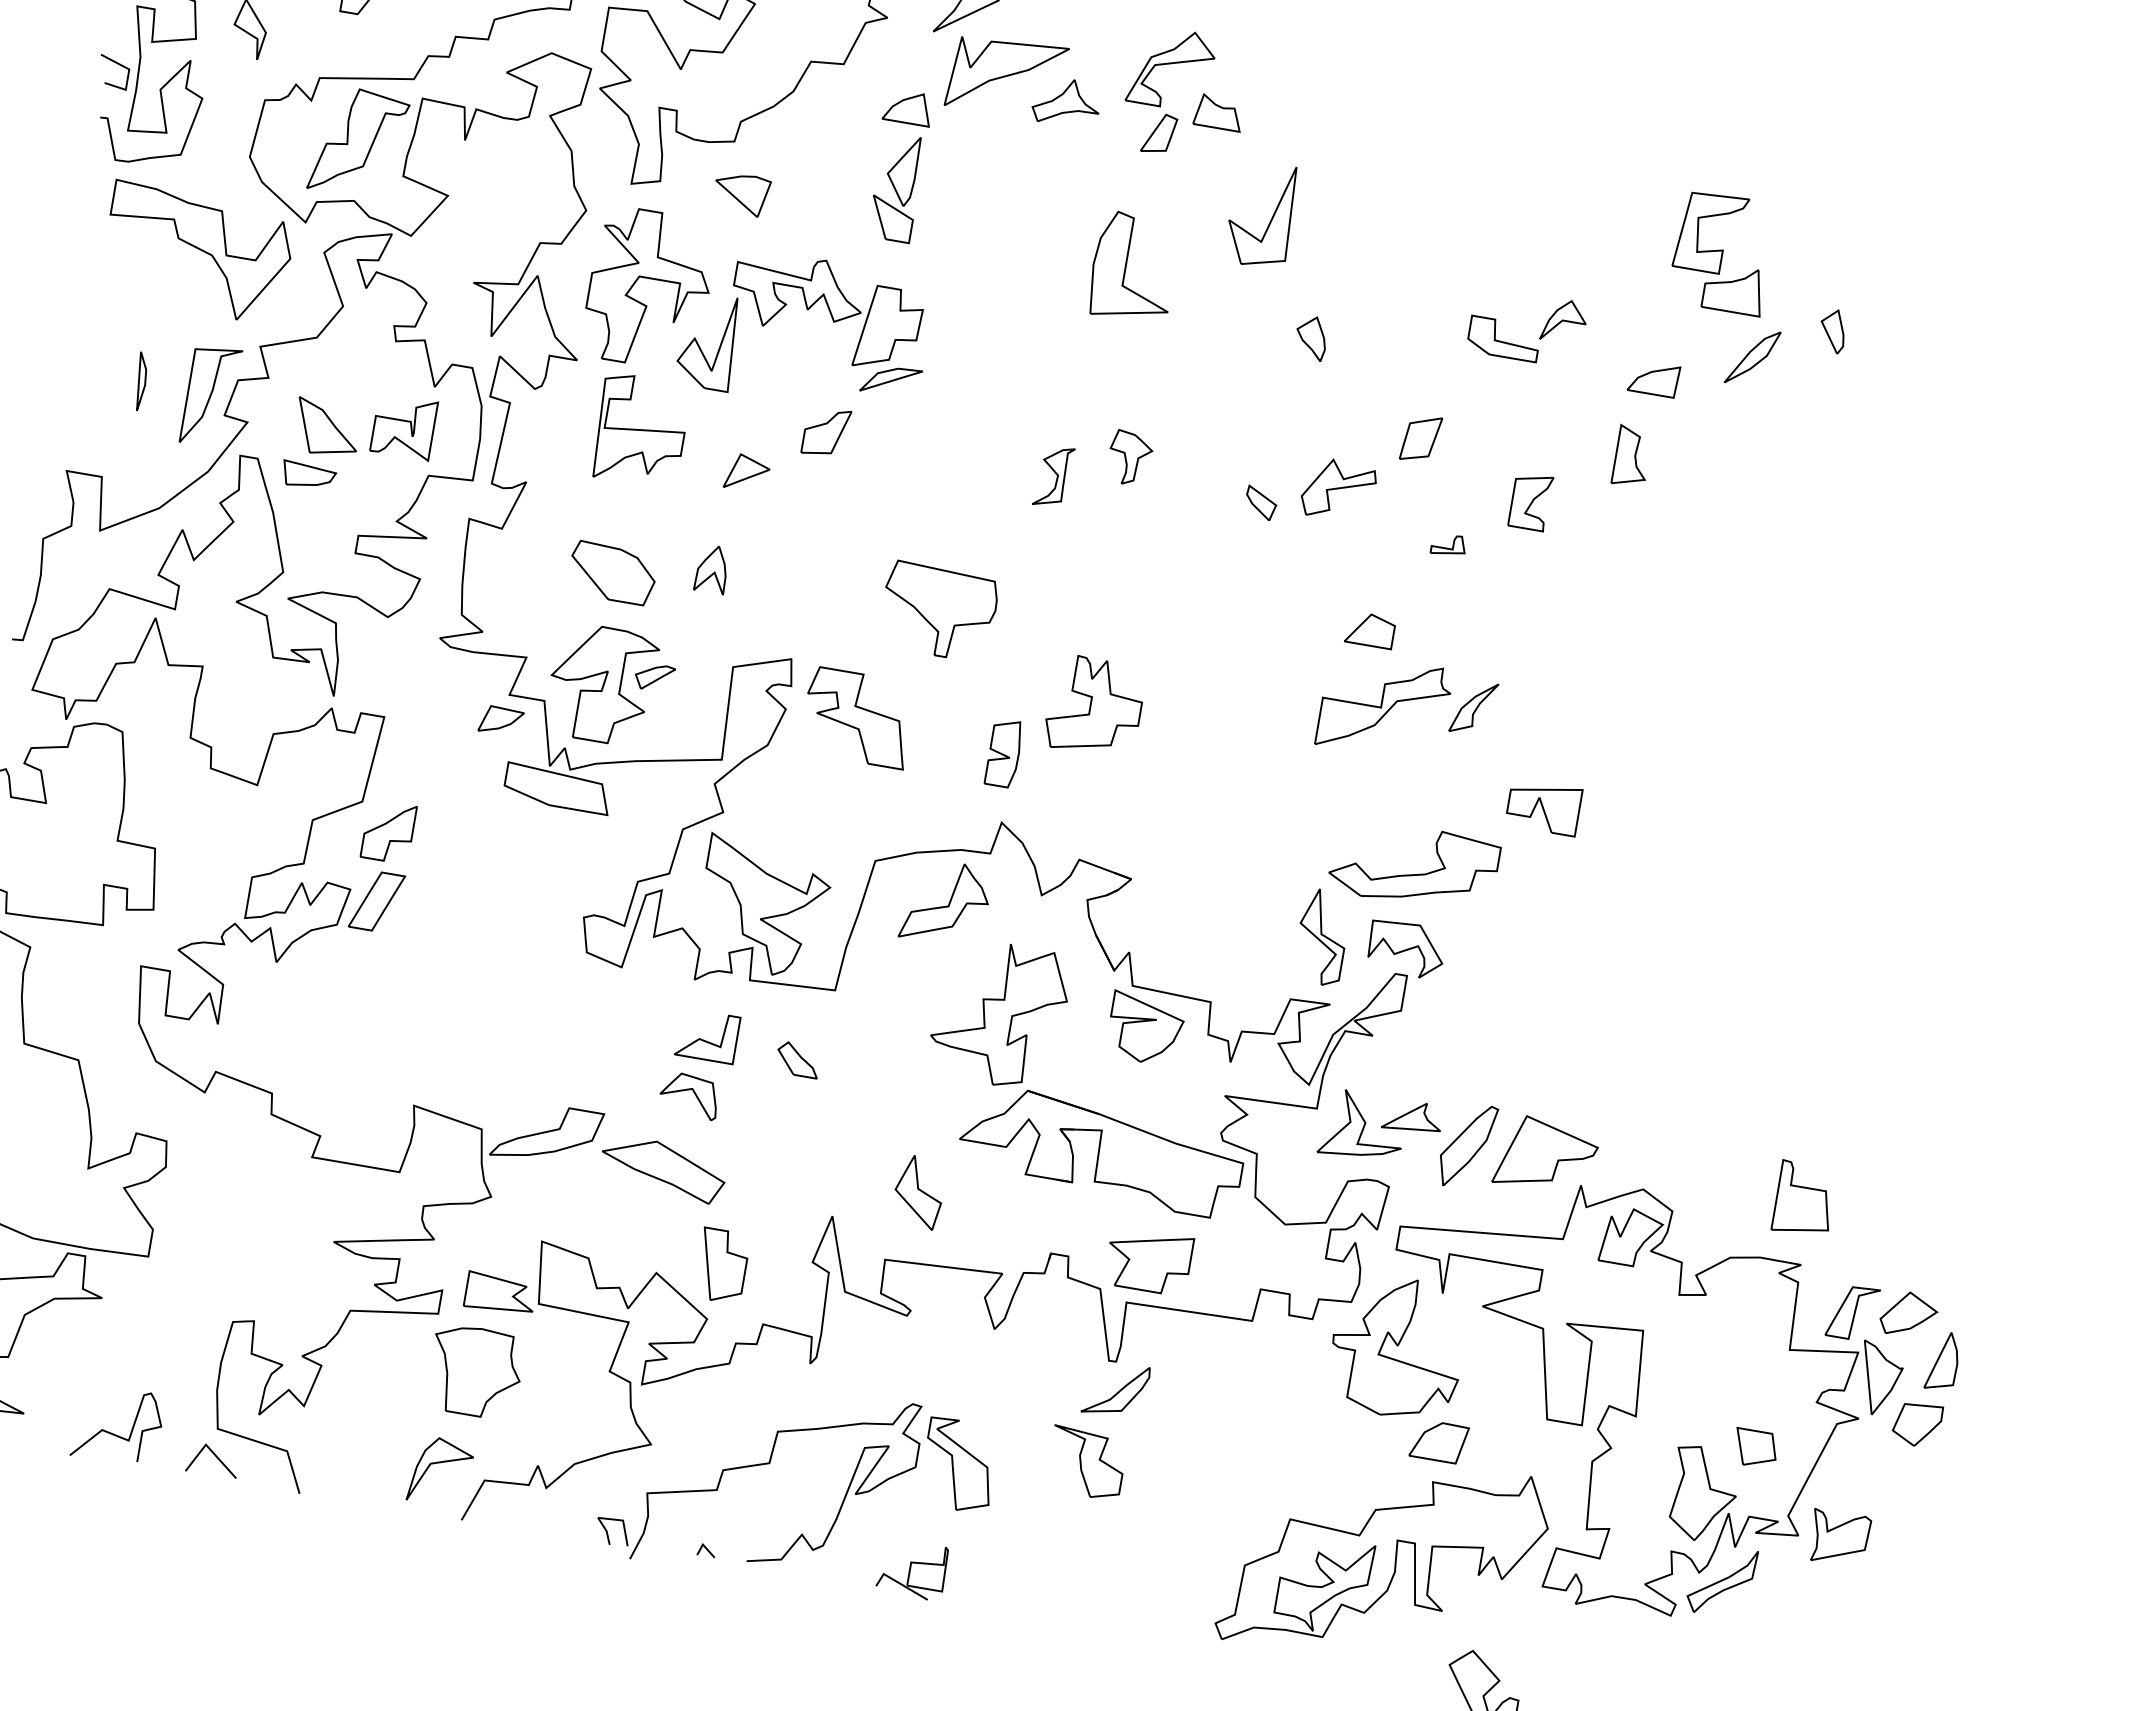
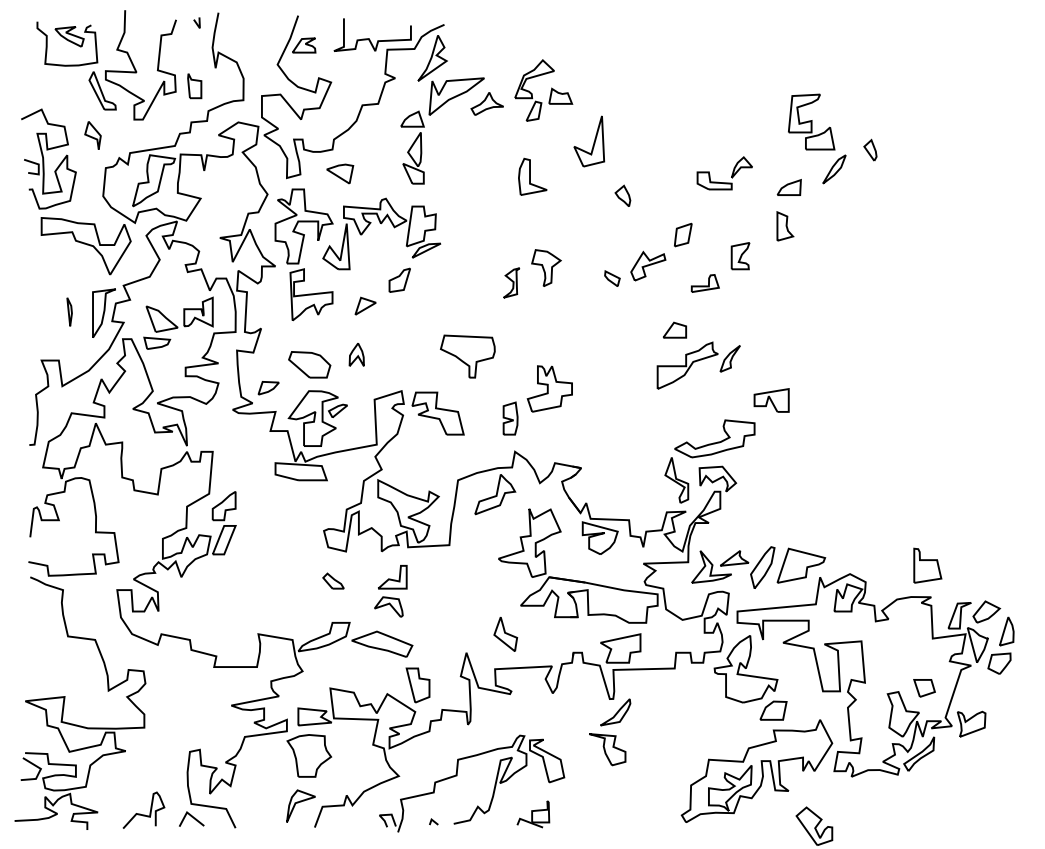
part: (1133, 266) -> (532, 176), size x0.71
part: (1130, 457) -> (546, 267), size x1.43
part: (1447, 545) -> (704, 283), size x1.67
part: (500, 721) -> (268, 388), moved
part: (798, 1058) -> (333, 580), moved

